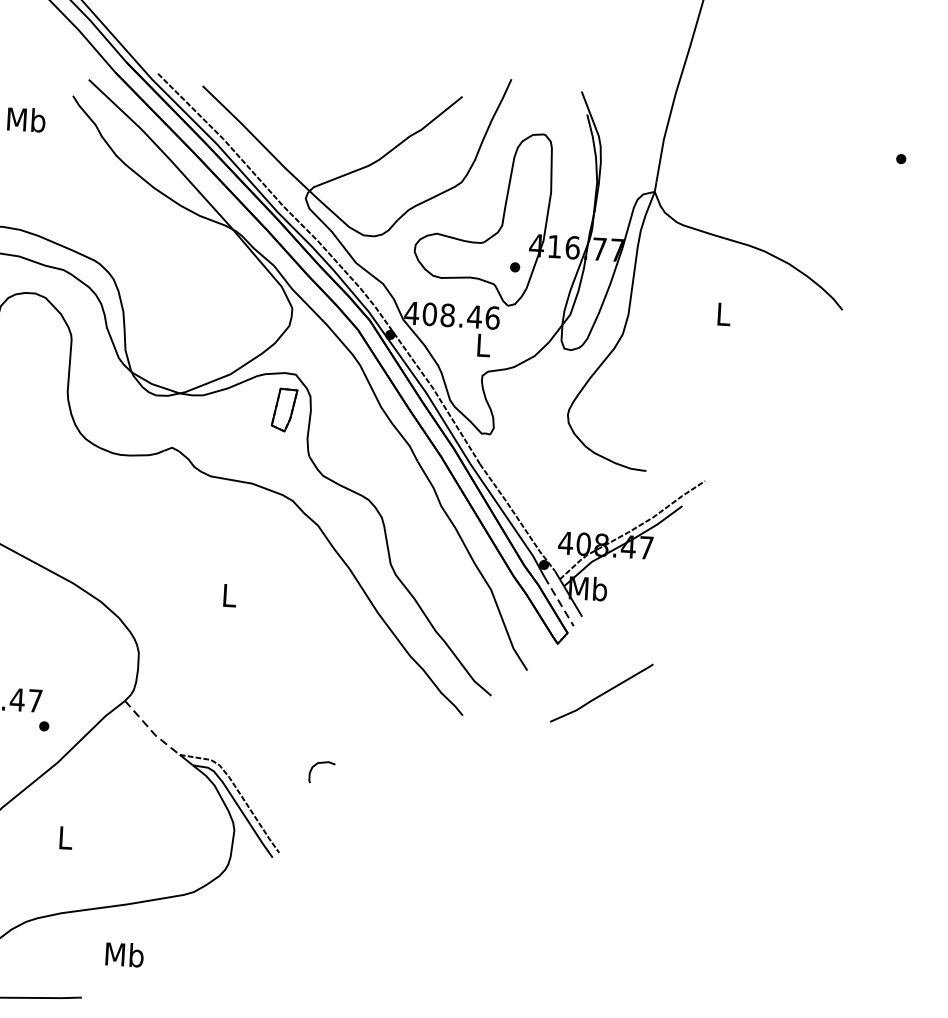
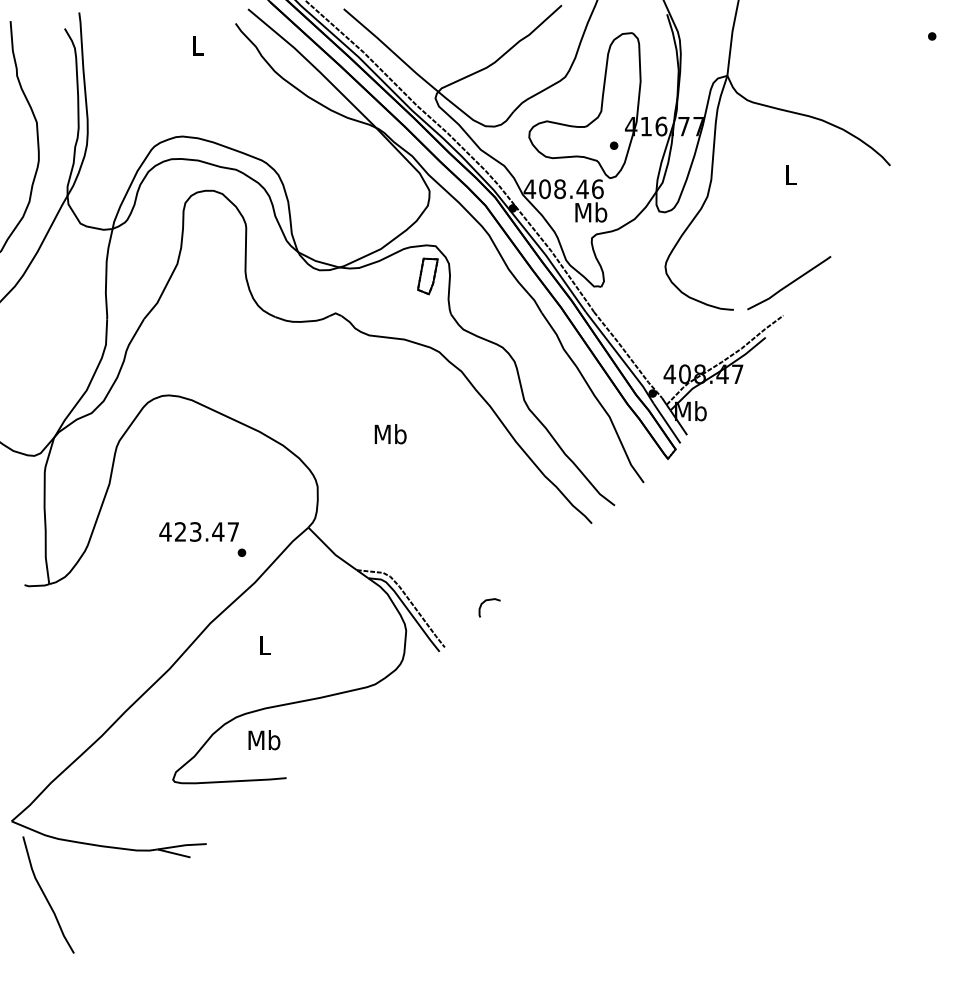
text: (26, 119) -> (197, 45), Mb -> L
text: (483, 345) -> (591, 212), L -> Mb
text: (229, 595) -> (390, 434), L -> Mb
line: (559, 601) -> (667, 423), dashed -> solid
line: (602, 693) -> (789, 283), moved
line: (152, 731) -> (332, 551), dashed -> solid
curve: (318, 764) -> (486, 601), moved
text: (124, 955) -> (264, 740), moved

